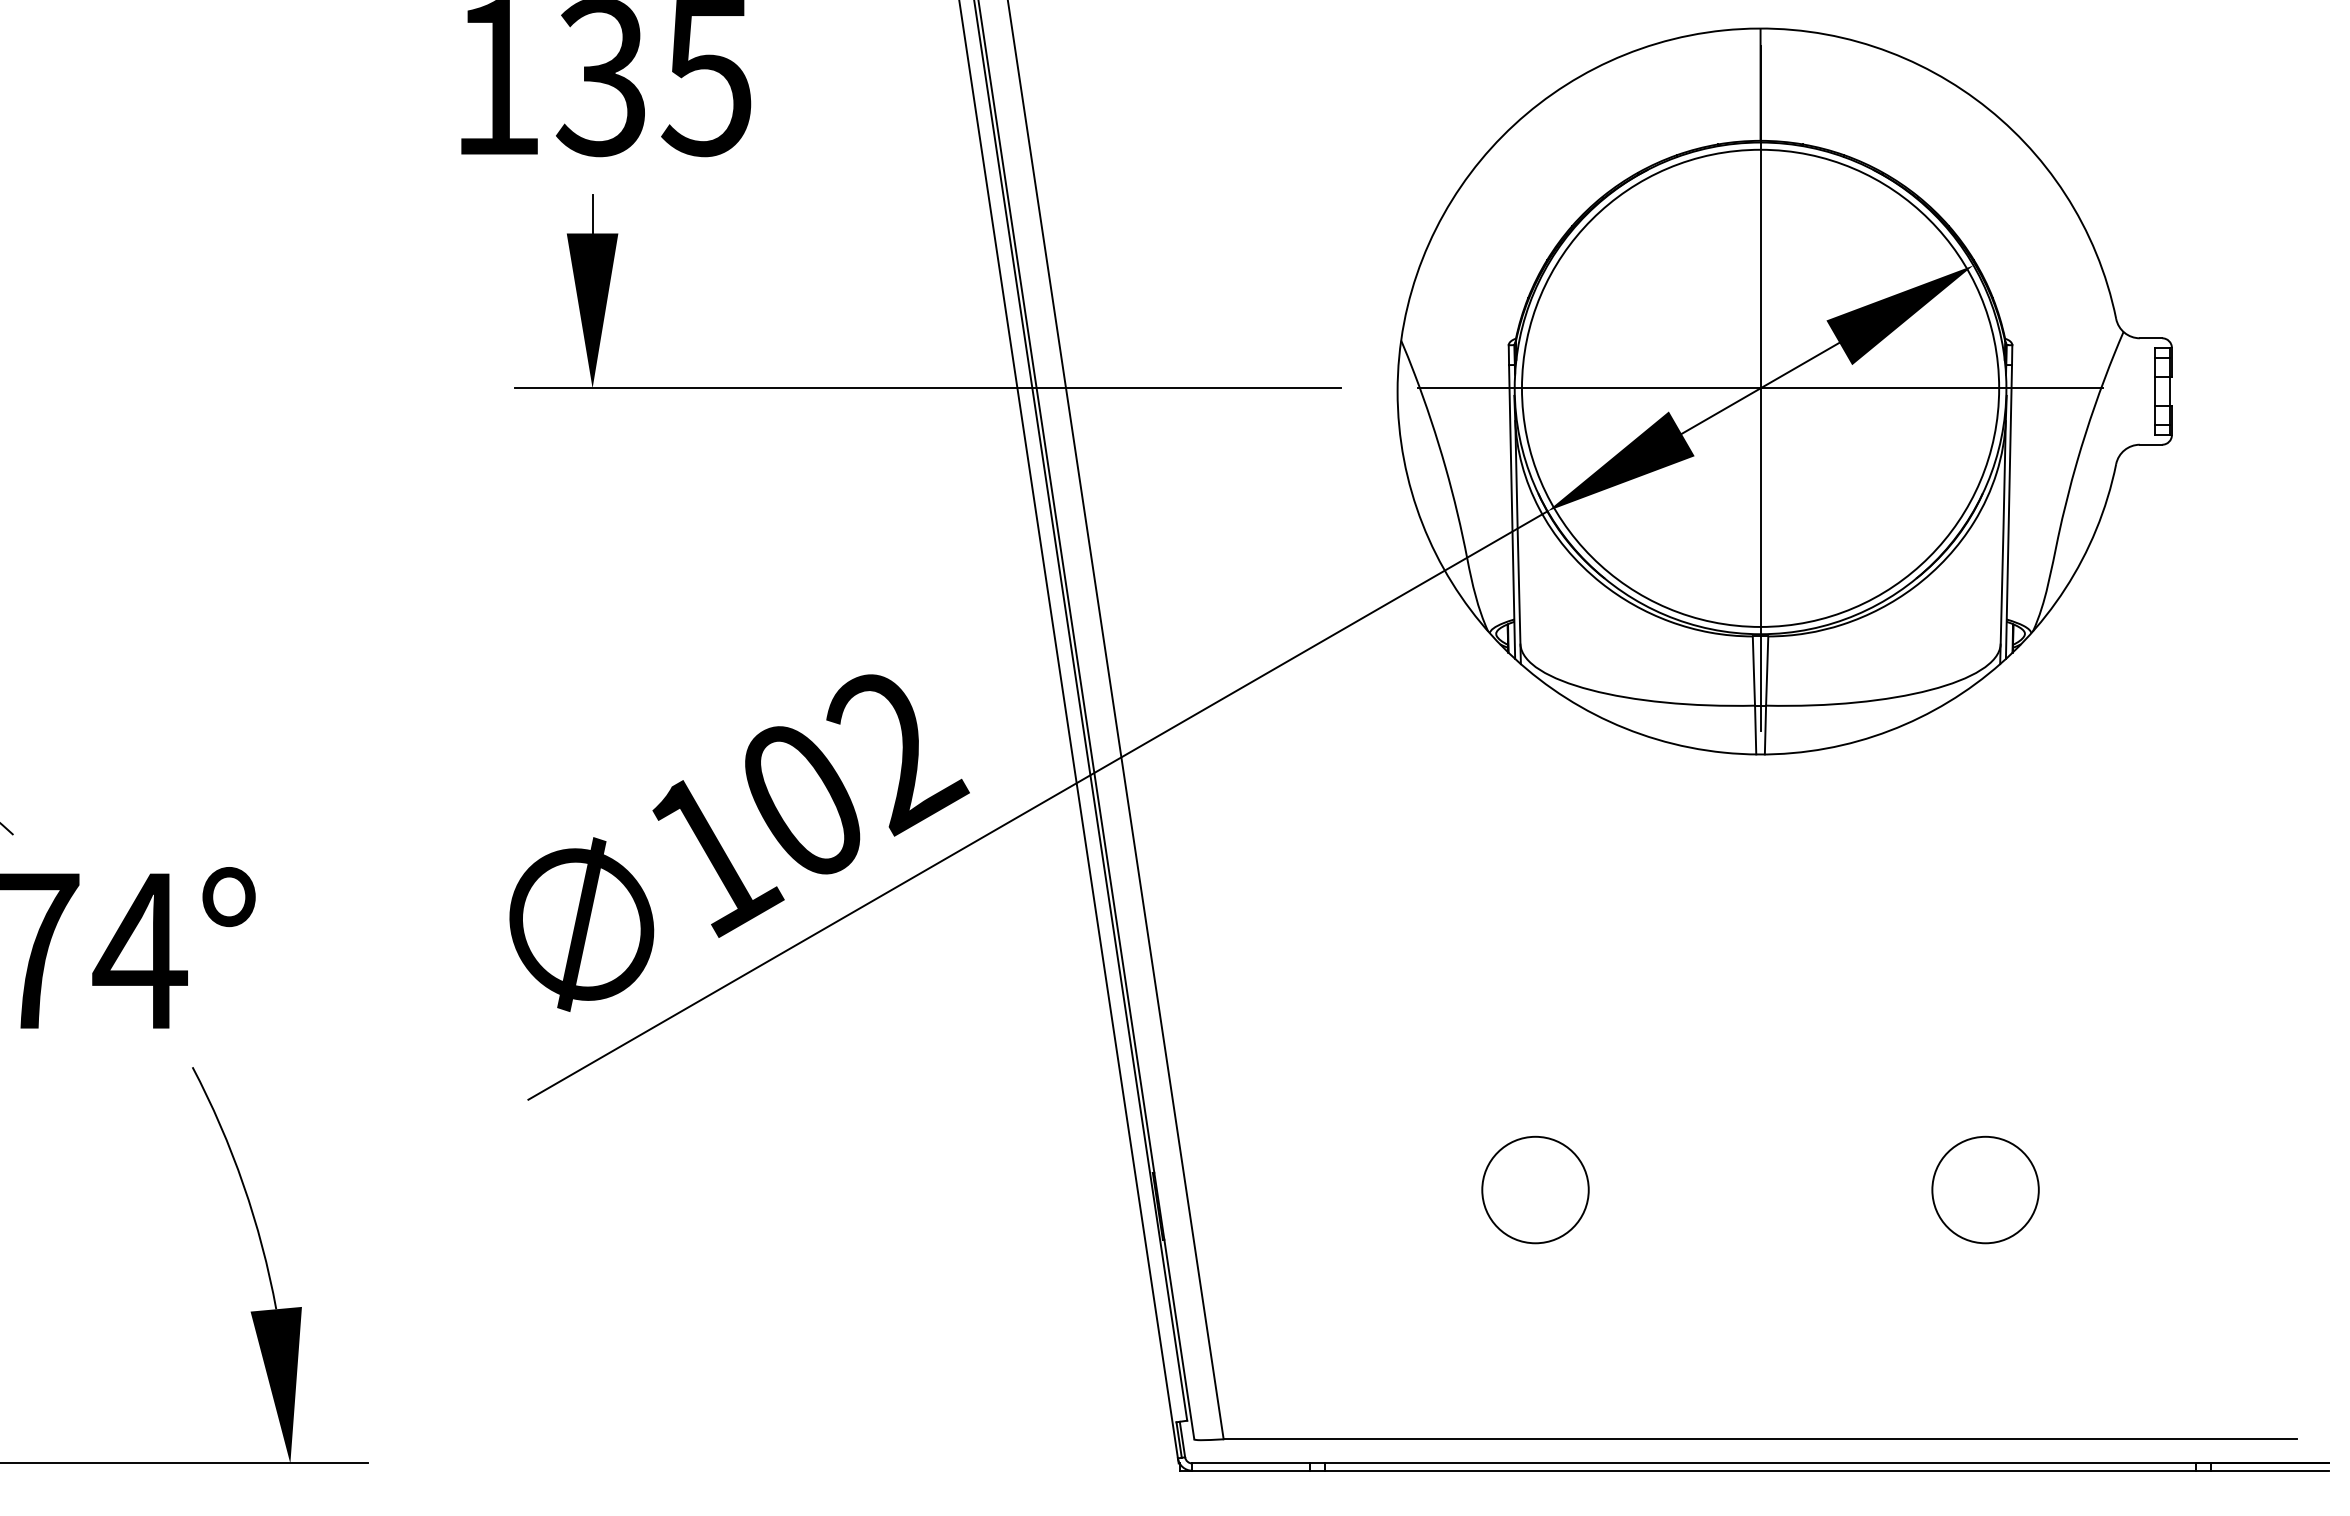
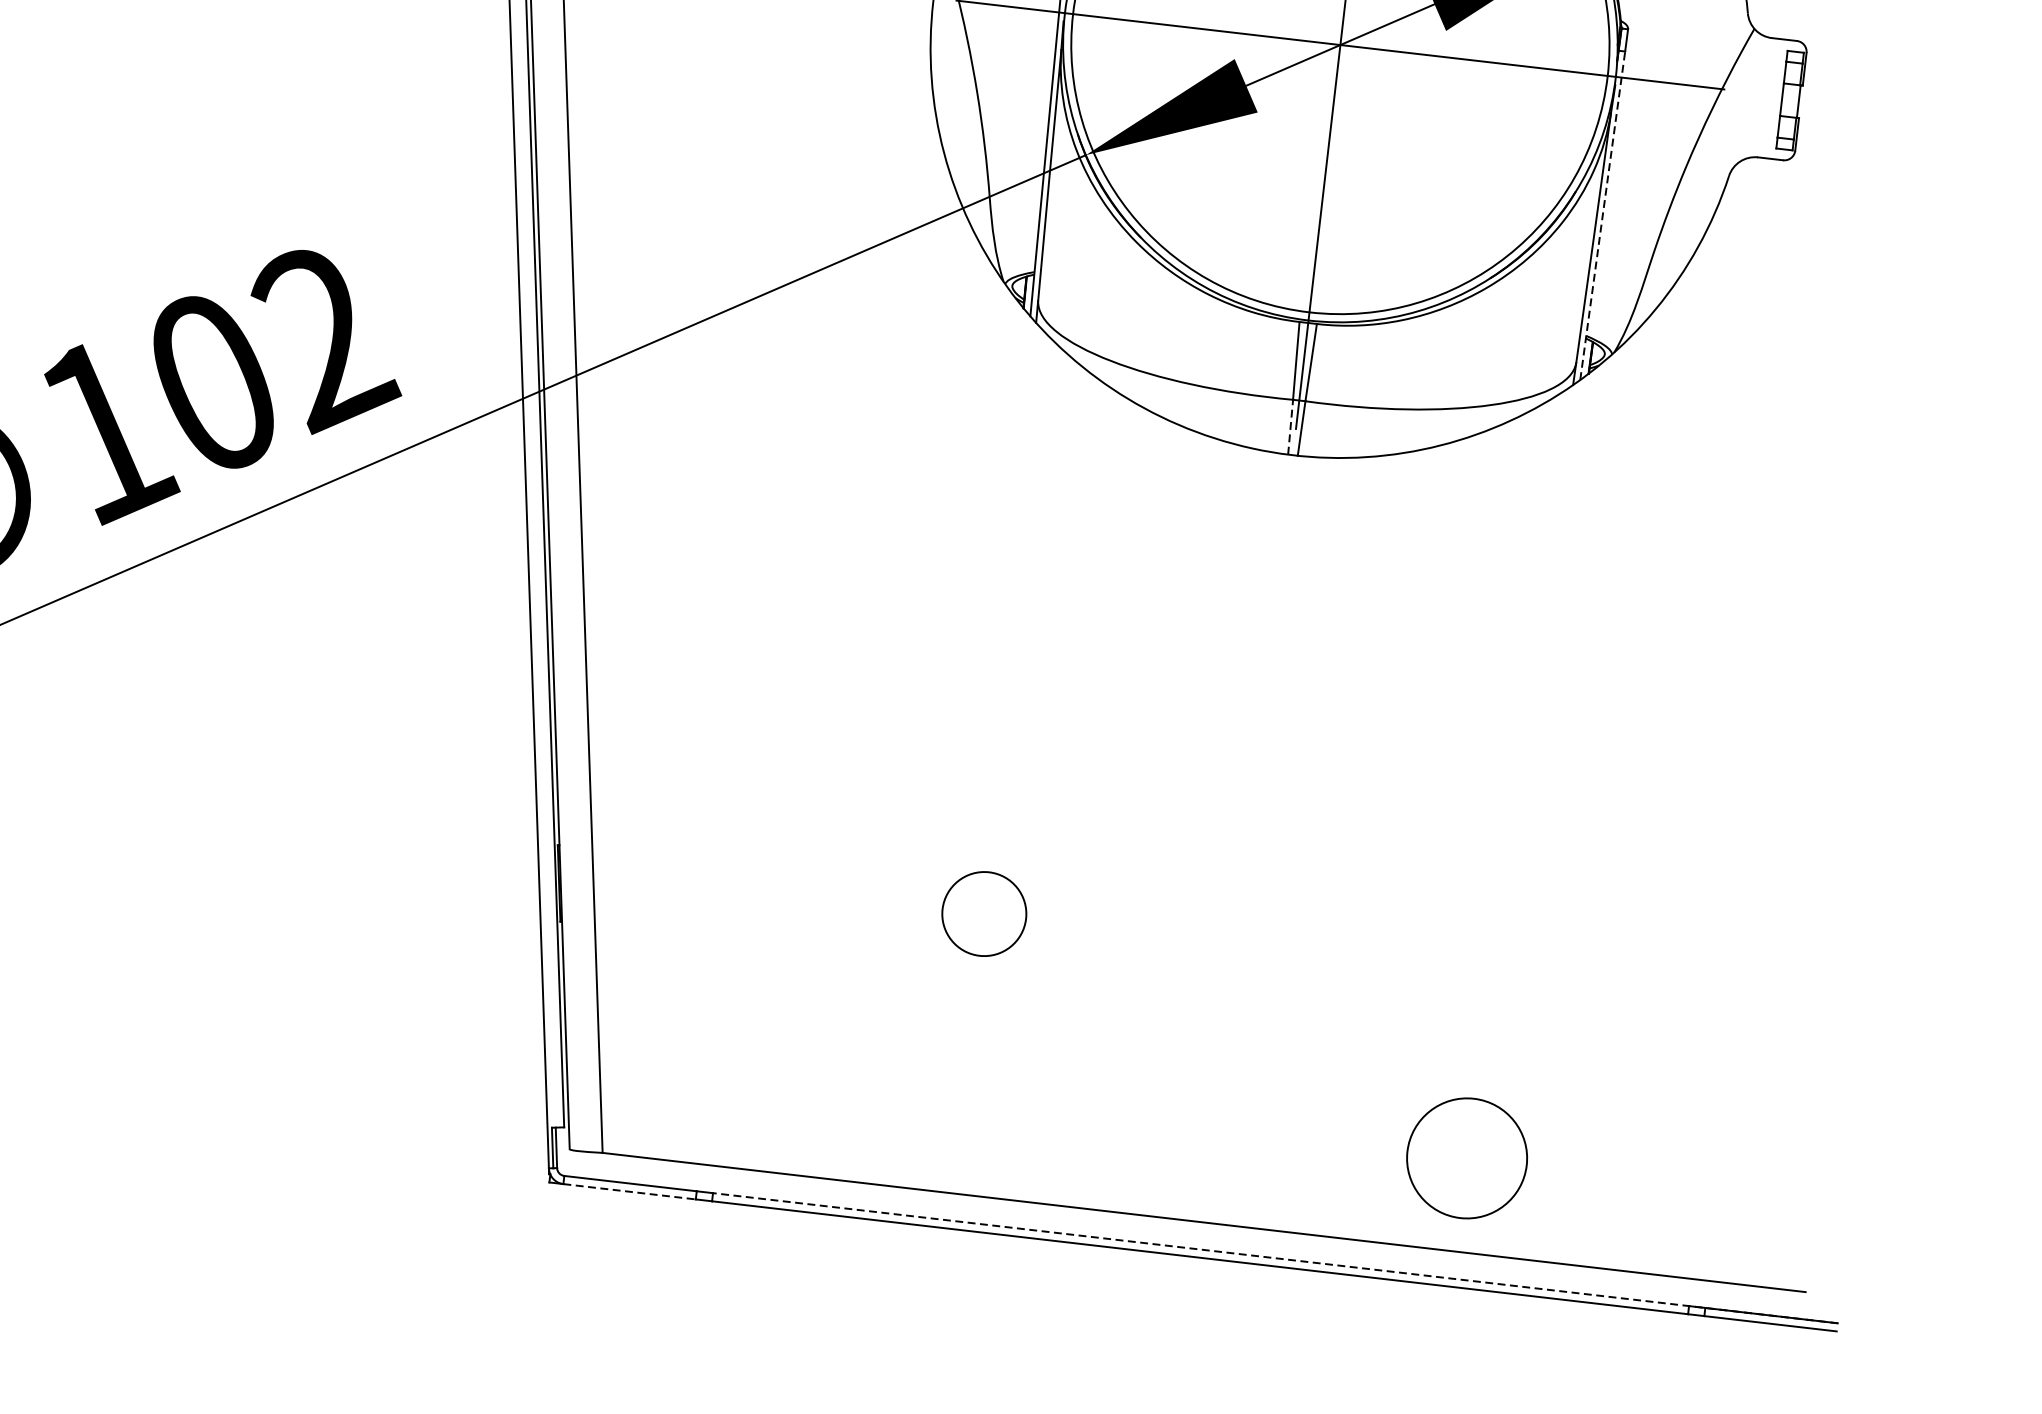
line: (2008, 512) -> (1602, 216), solid -> dashed
line: (1755, 729) -> (1290, 426), solid -> dashed
circle: (1535, 1189) -> (984, 913), size x0.7
circle: (1985, 1189) -> (1467, 1157), moved
line: (1826, 1463) -> (1274, 1258), solid -> dashed
line: (1251, 1470) -> (629, 1191), solid -> dashed

